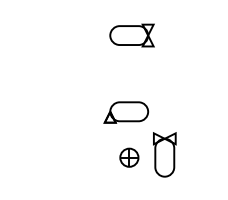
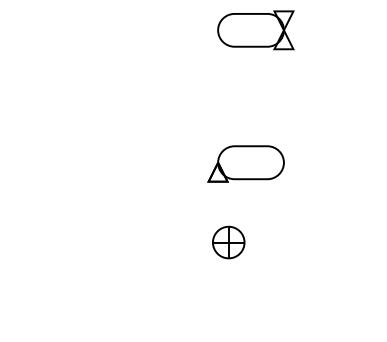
part: (164, 154) -> (312, 236), removed
part: (129, 157) -> (228, 242), moved

